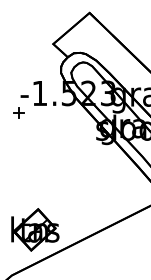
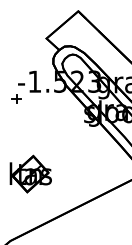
part: (34, 229) -> (30, 173), moved

